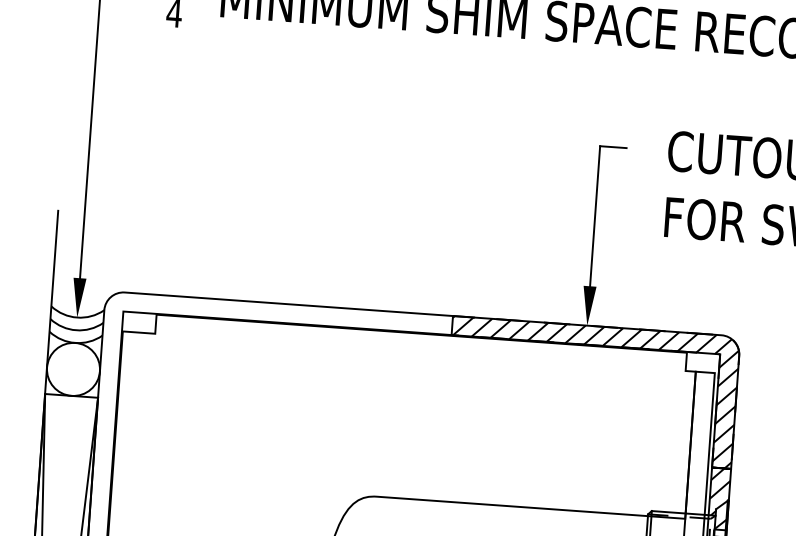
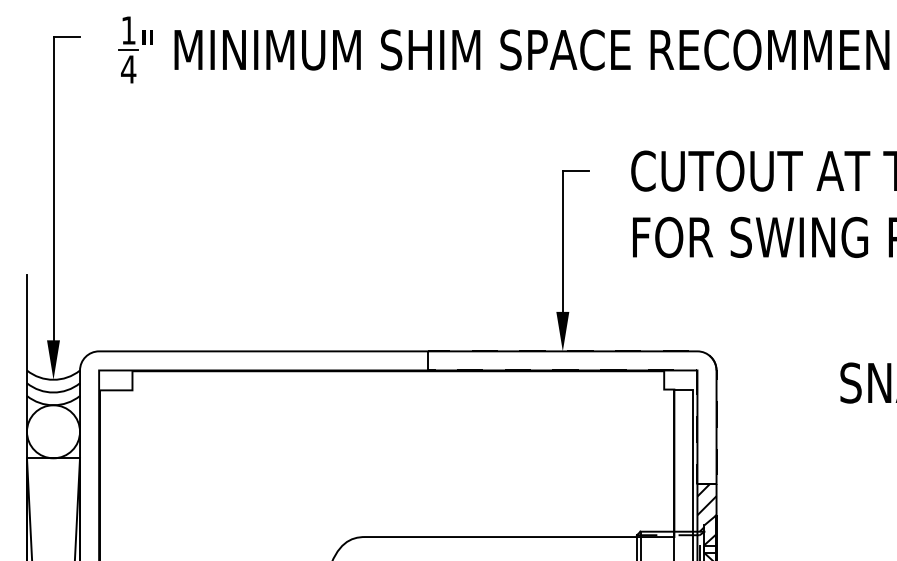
hatch: (592, 392) -> (572, 417), removed

